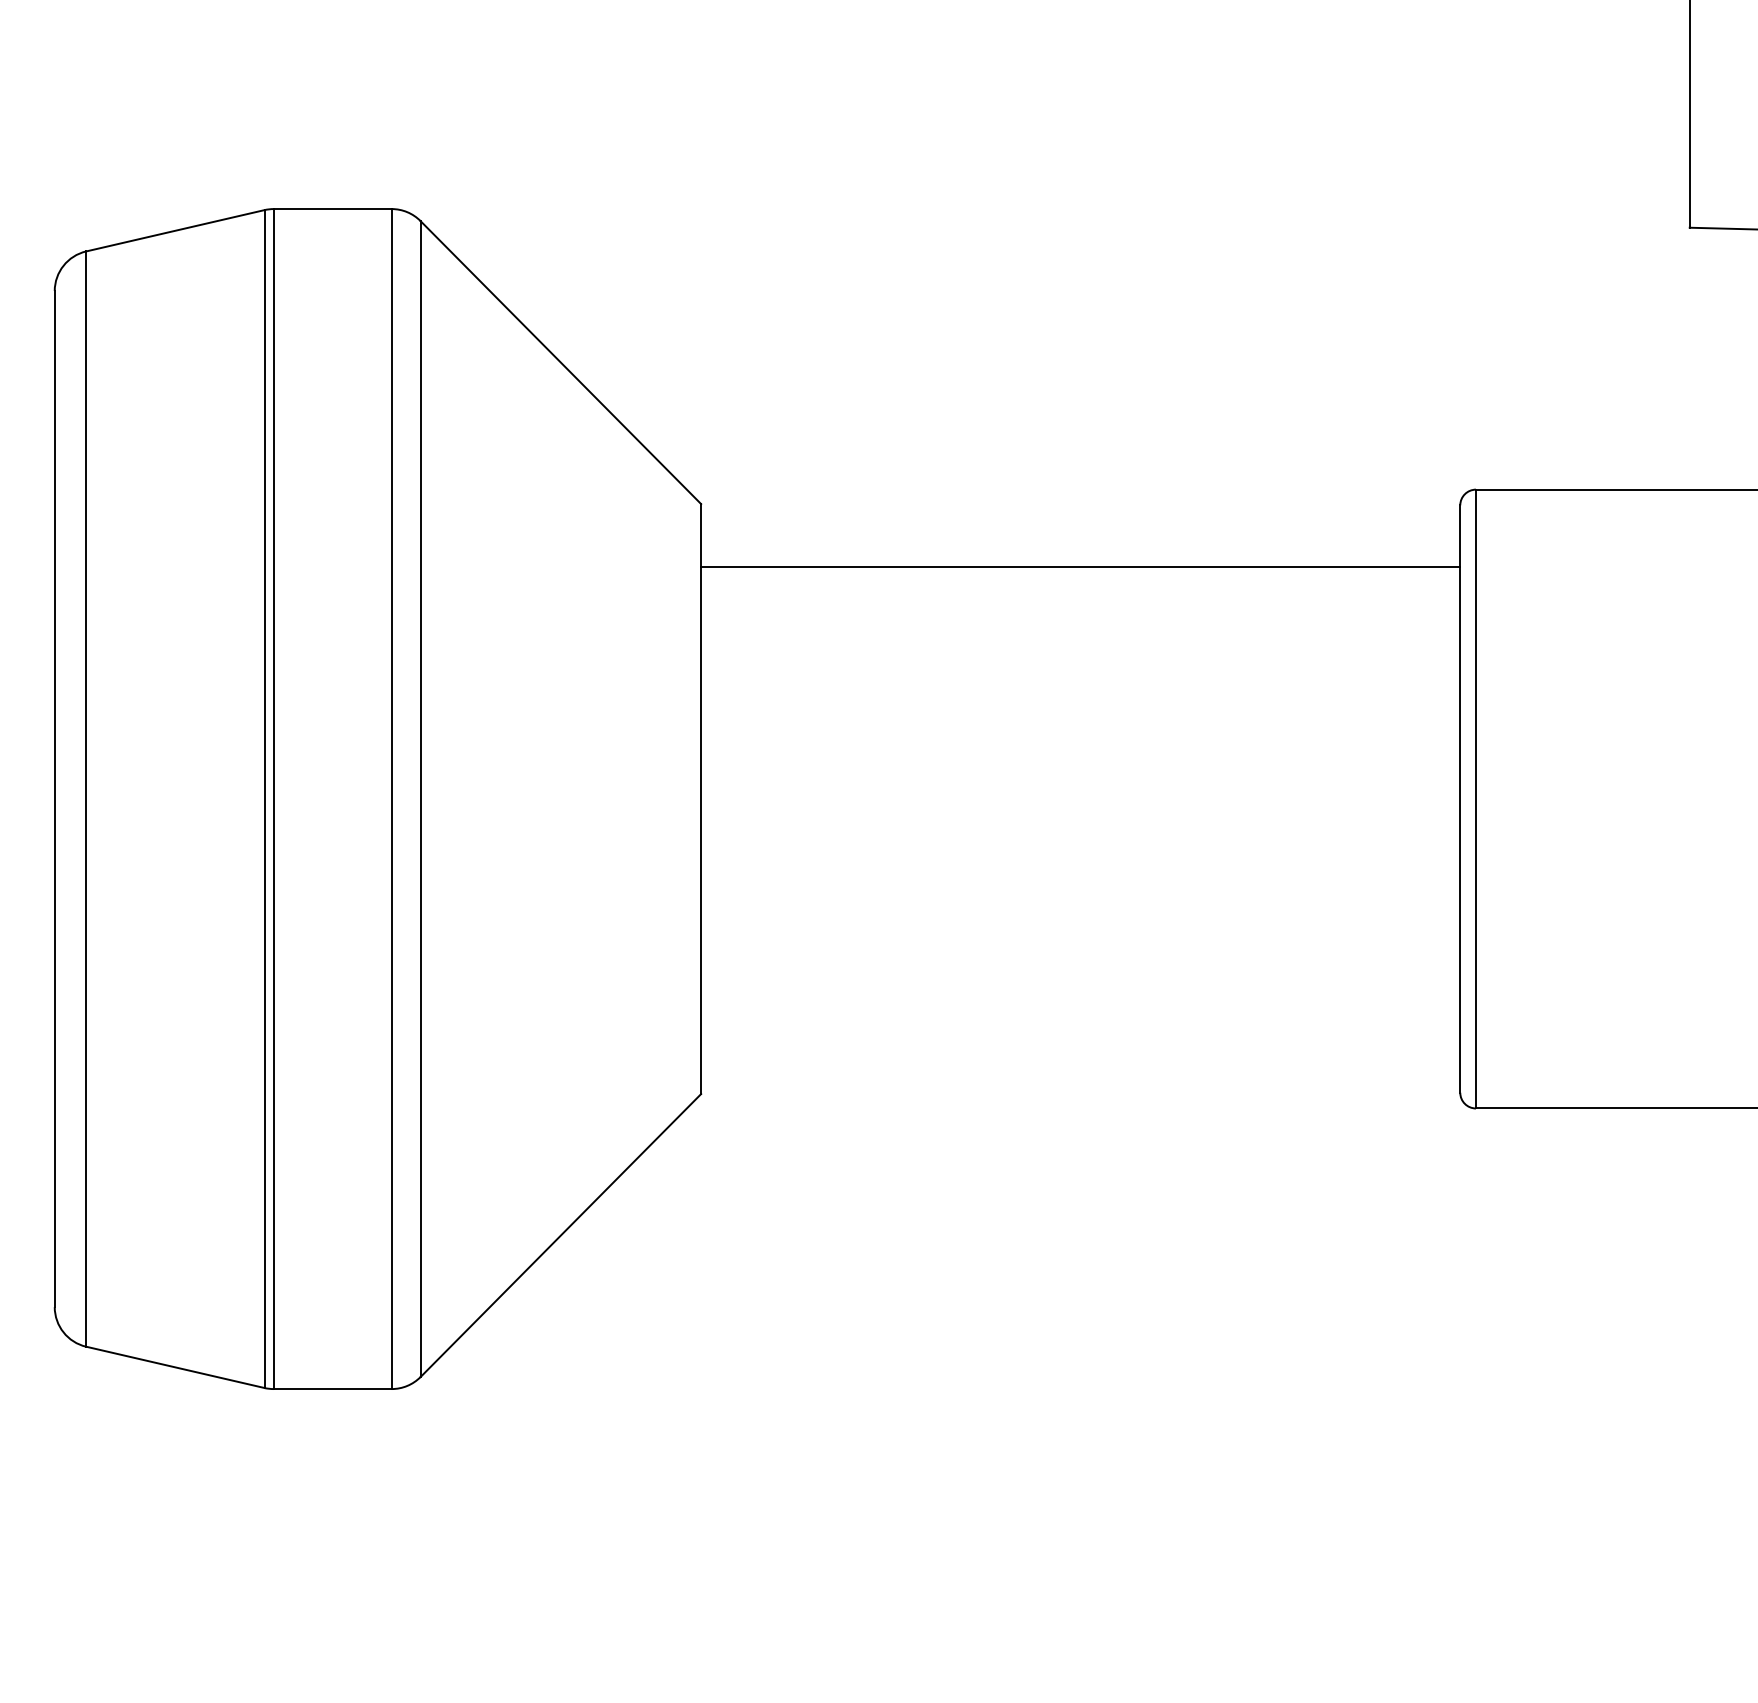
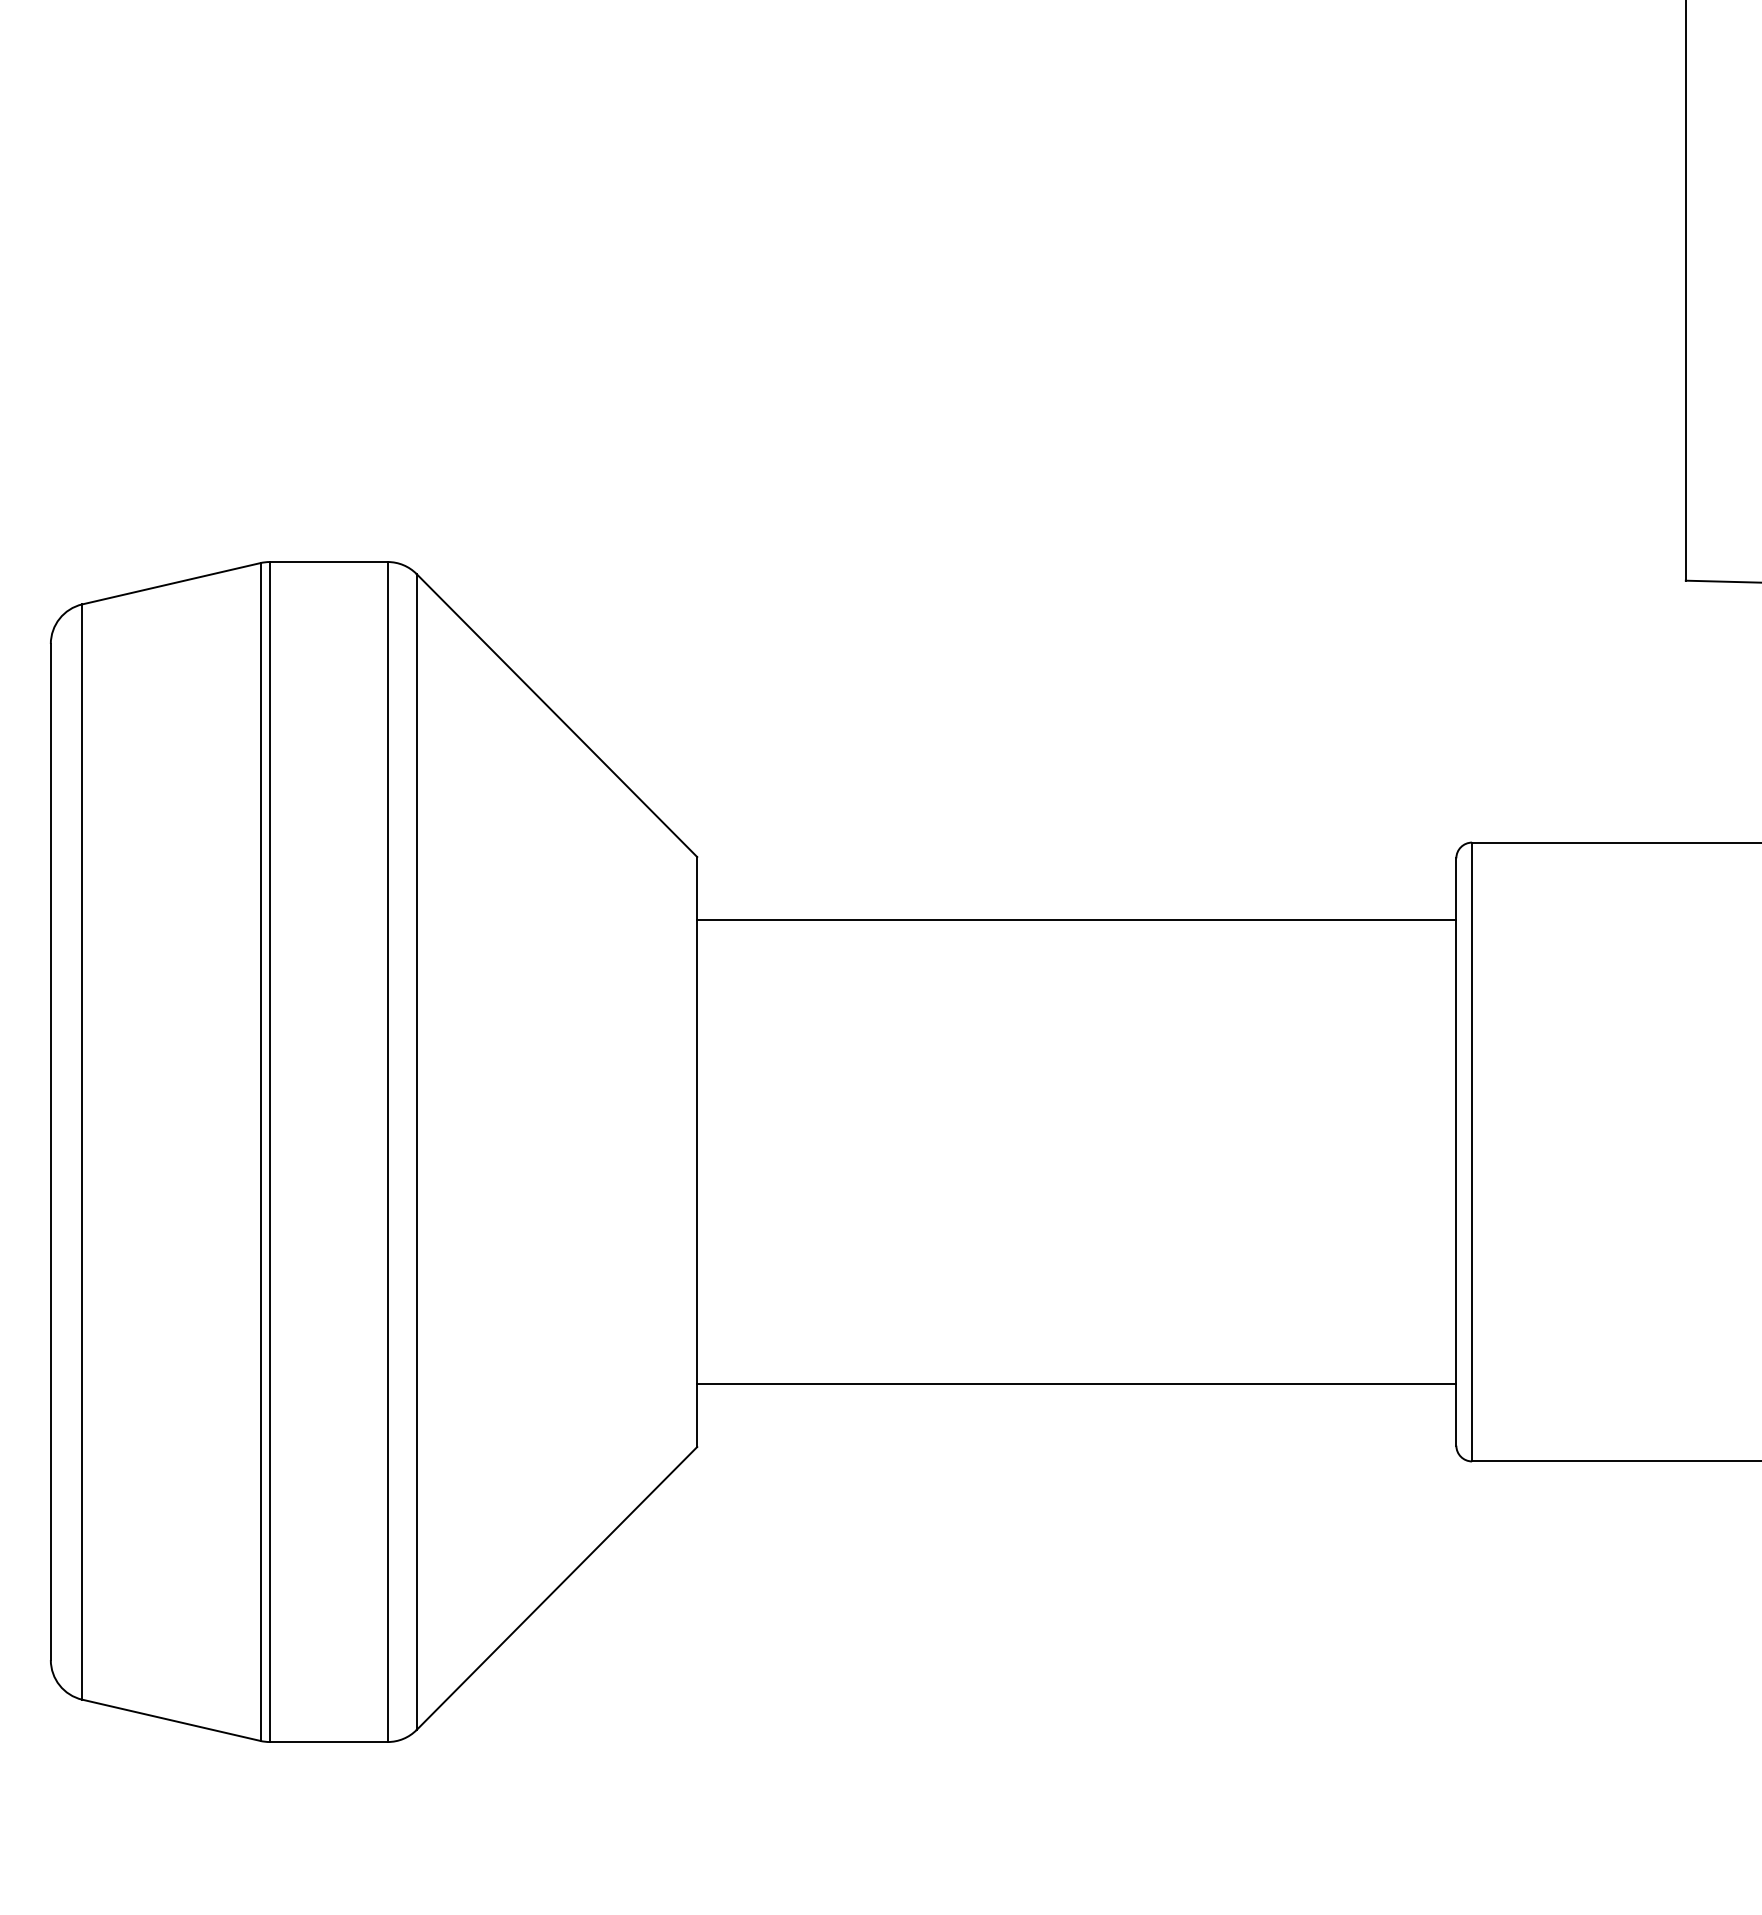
line: (1080, 1031) -> (1076, 1384), added

